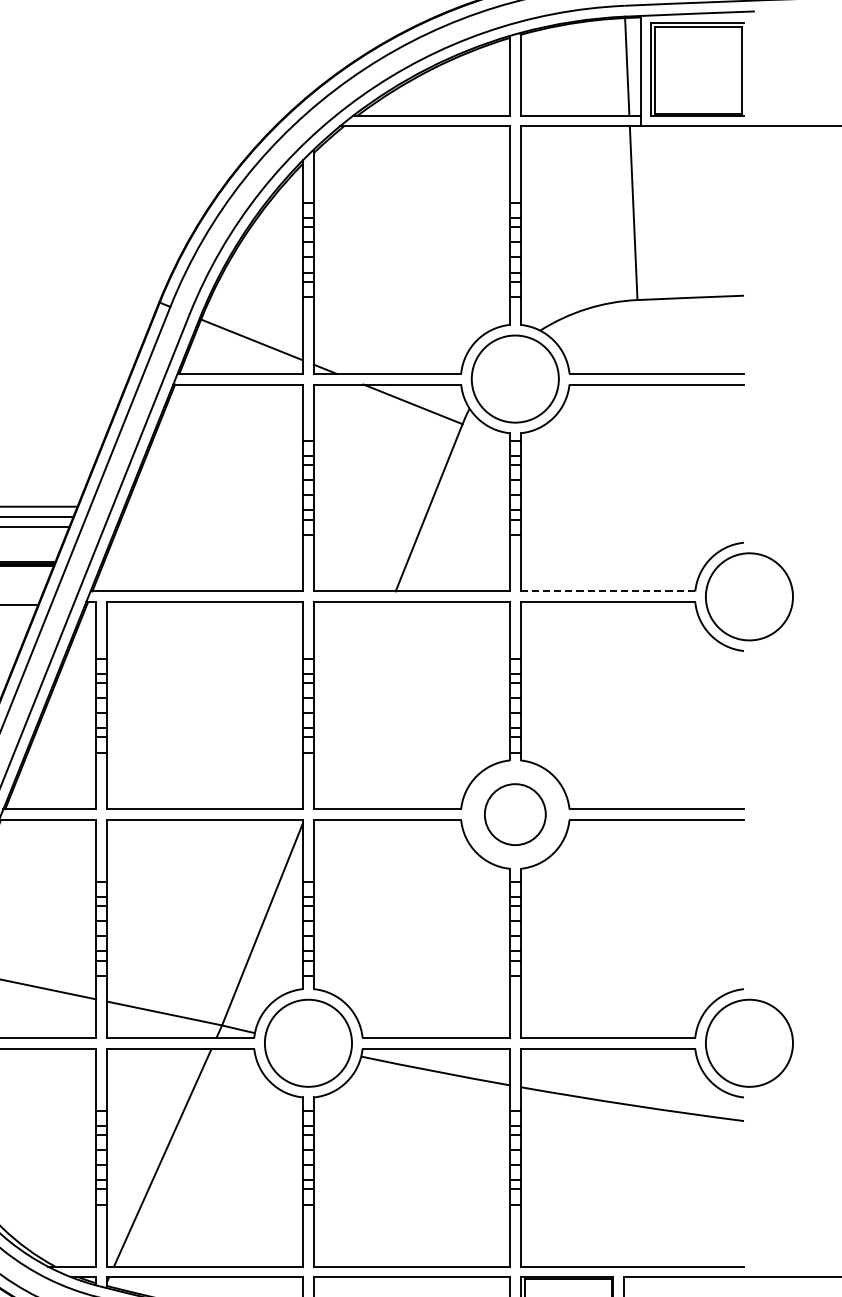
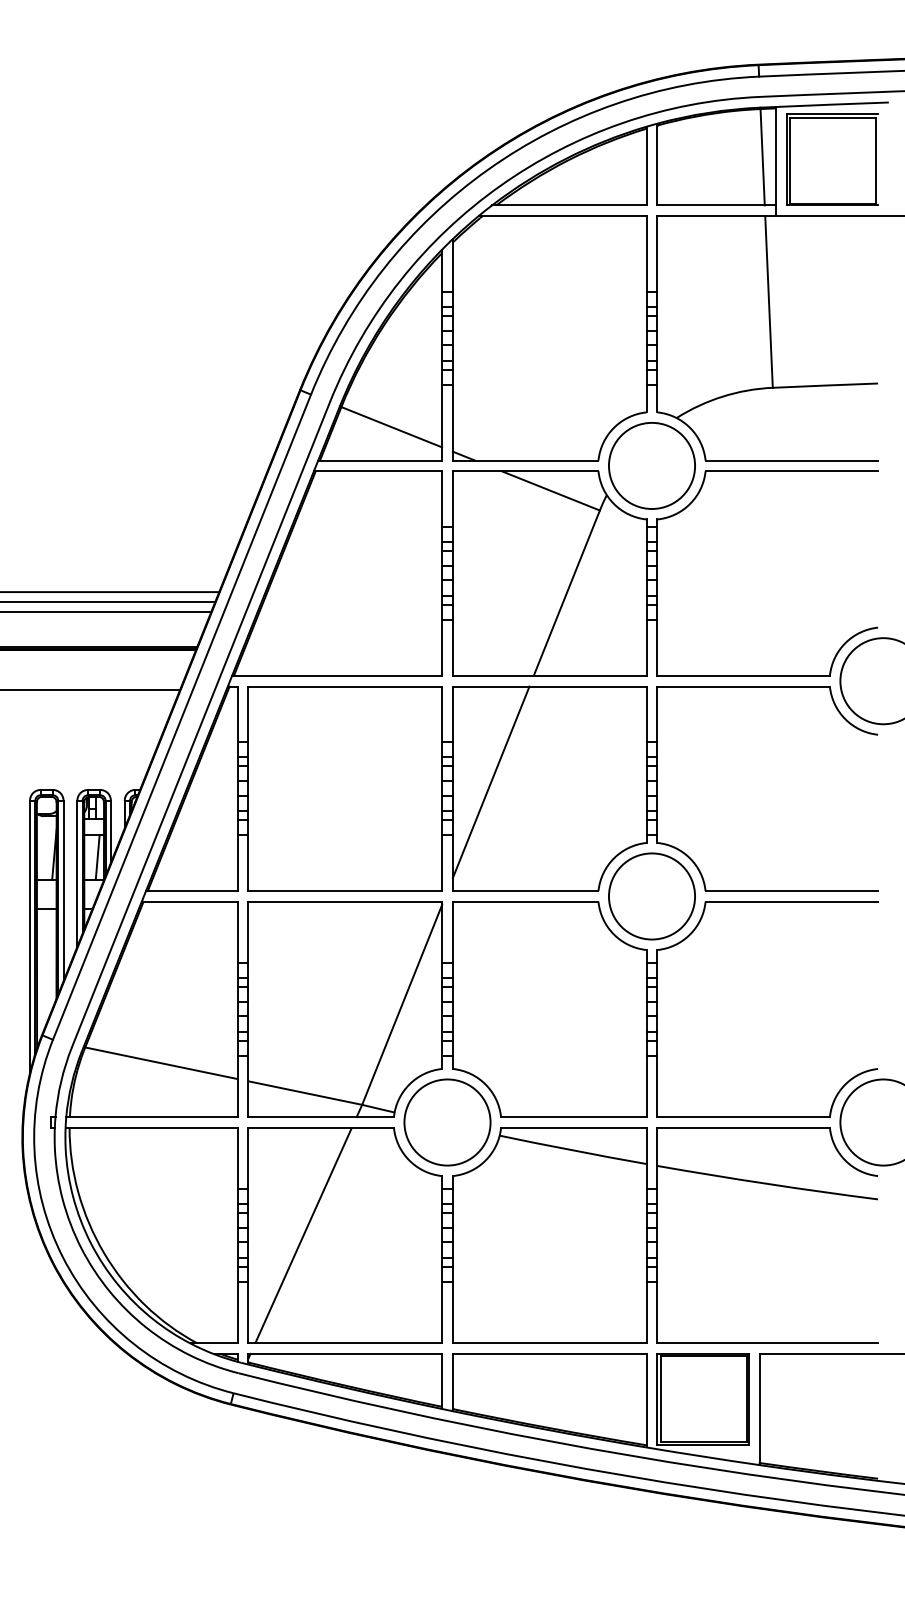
line: (608, 591) -> (744, 675), dashed -> solid
line: (351, 699) -> (490, 782), added
circle: (514, 814) -> (651, 896), size x1.43

